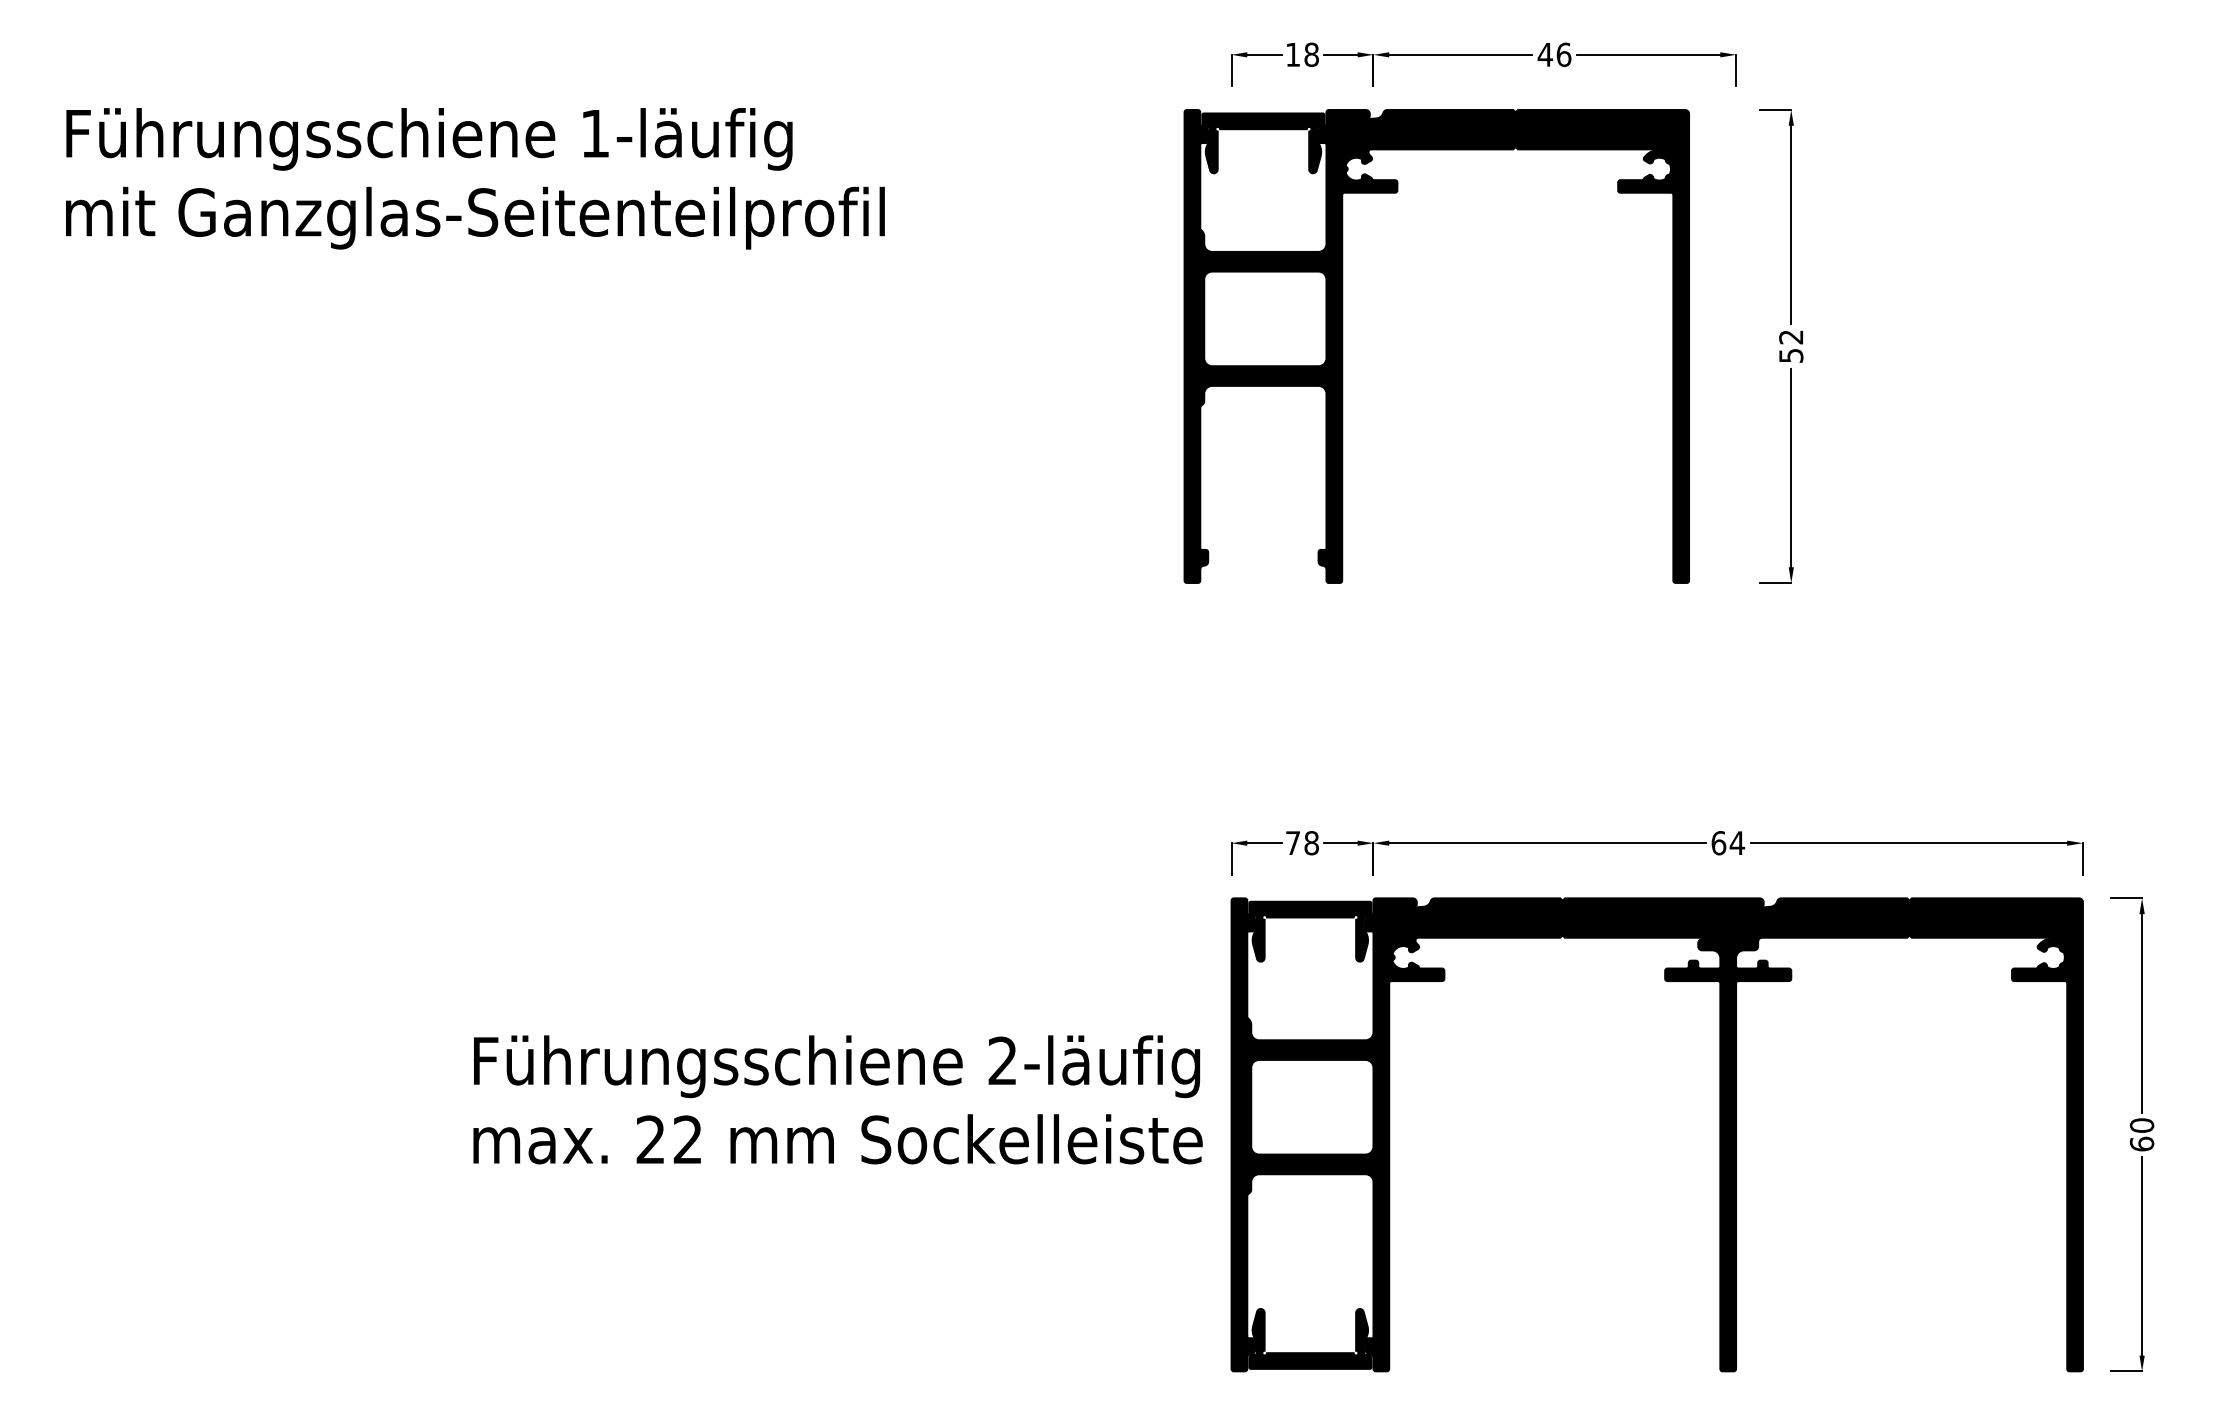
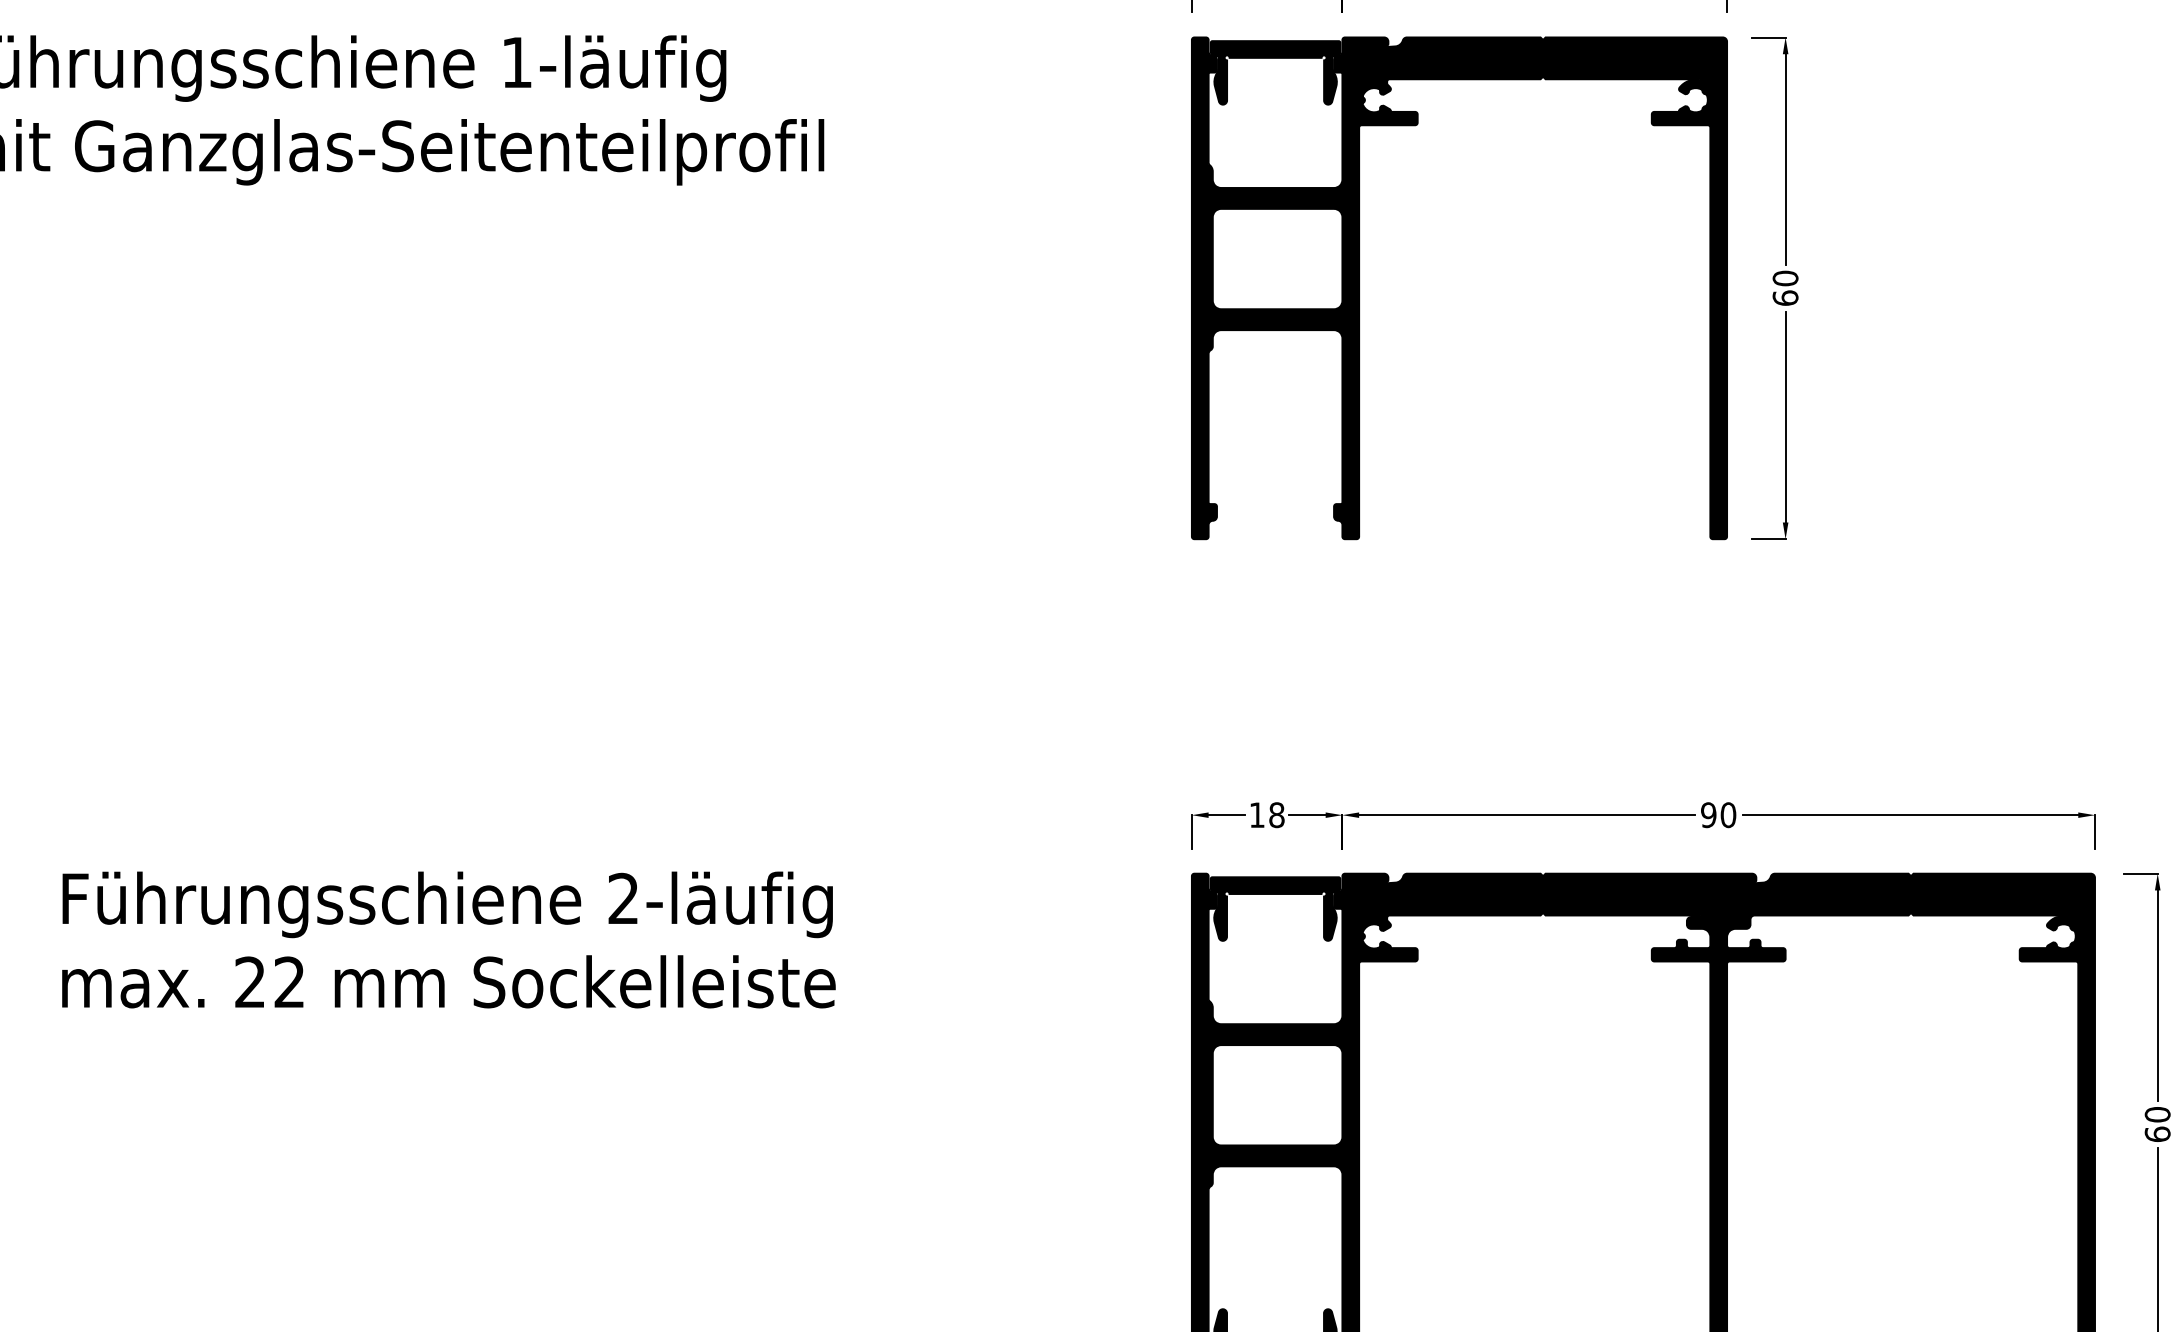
part: (1343, 346) -> (1360, 288), moved
text: (1791, 346) -> (1785, 288), 52 -> 60
text: (1292, 842) -> (1256, 814), 78 -> 18
text: (1728, 843) -> (1719, 815), 64 -> 90
text: (837, 1099) -> (448, 939), moved

